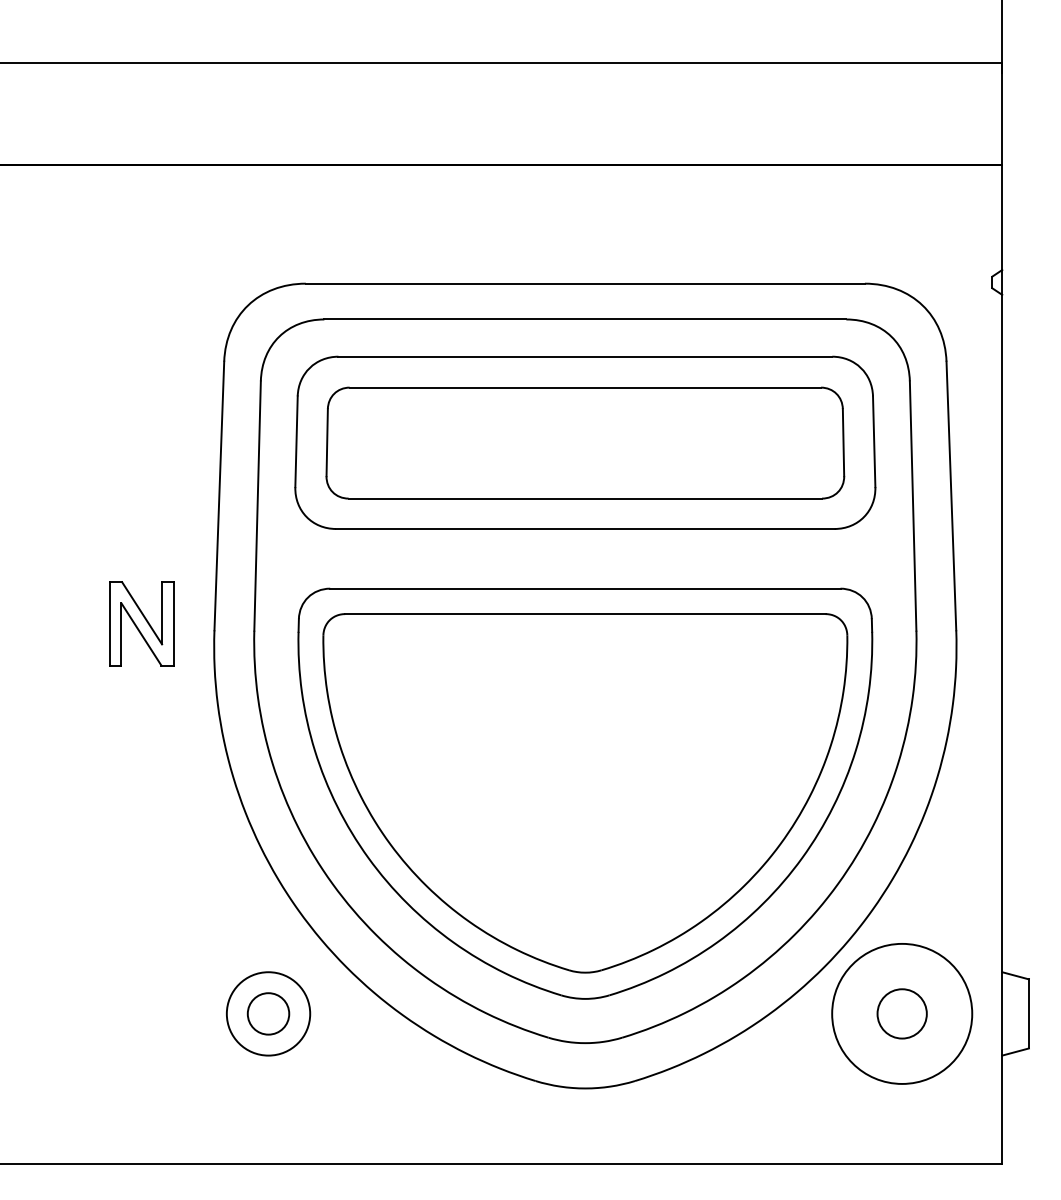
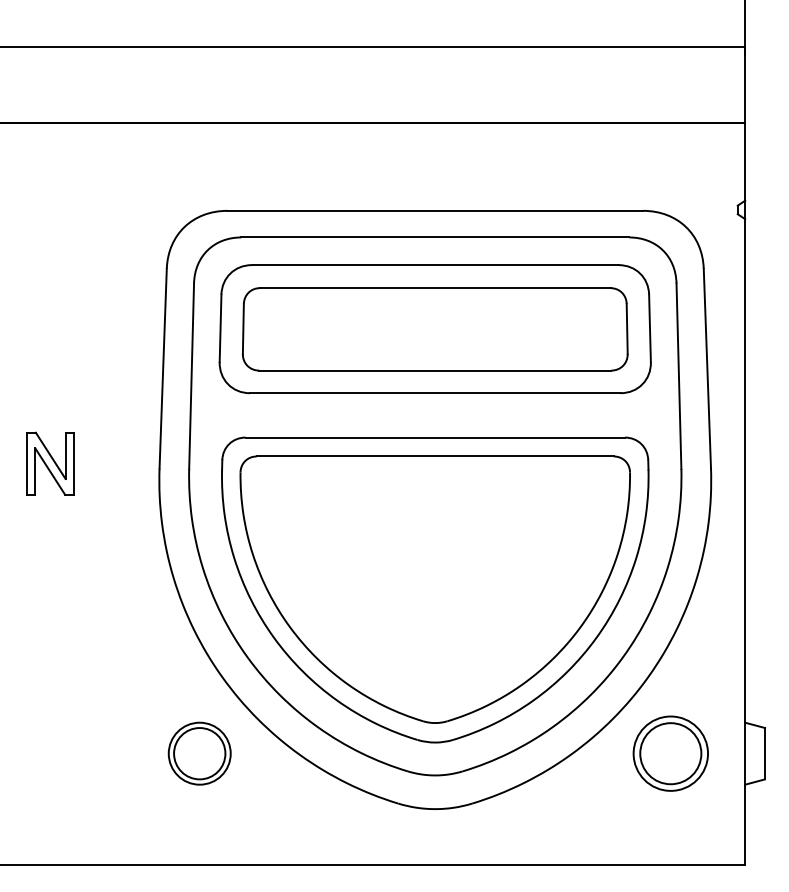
part: (141, 623) -> (50, 463), moved
circle: (268, 1013) -> (199, 753), size x1.67
circle: (902, 1013) -> (671, 753), size x0.71
circle: (902, 1013) -> (671, 753), size x1.67

